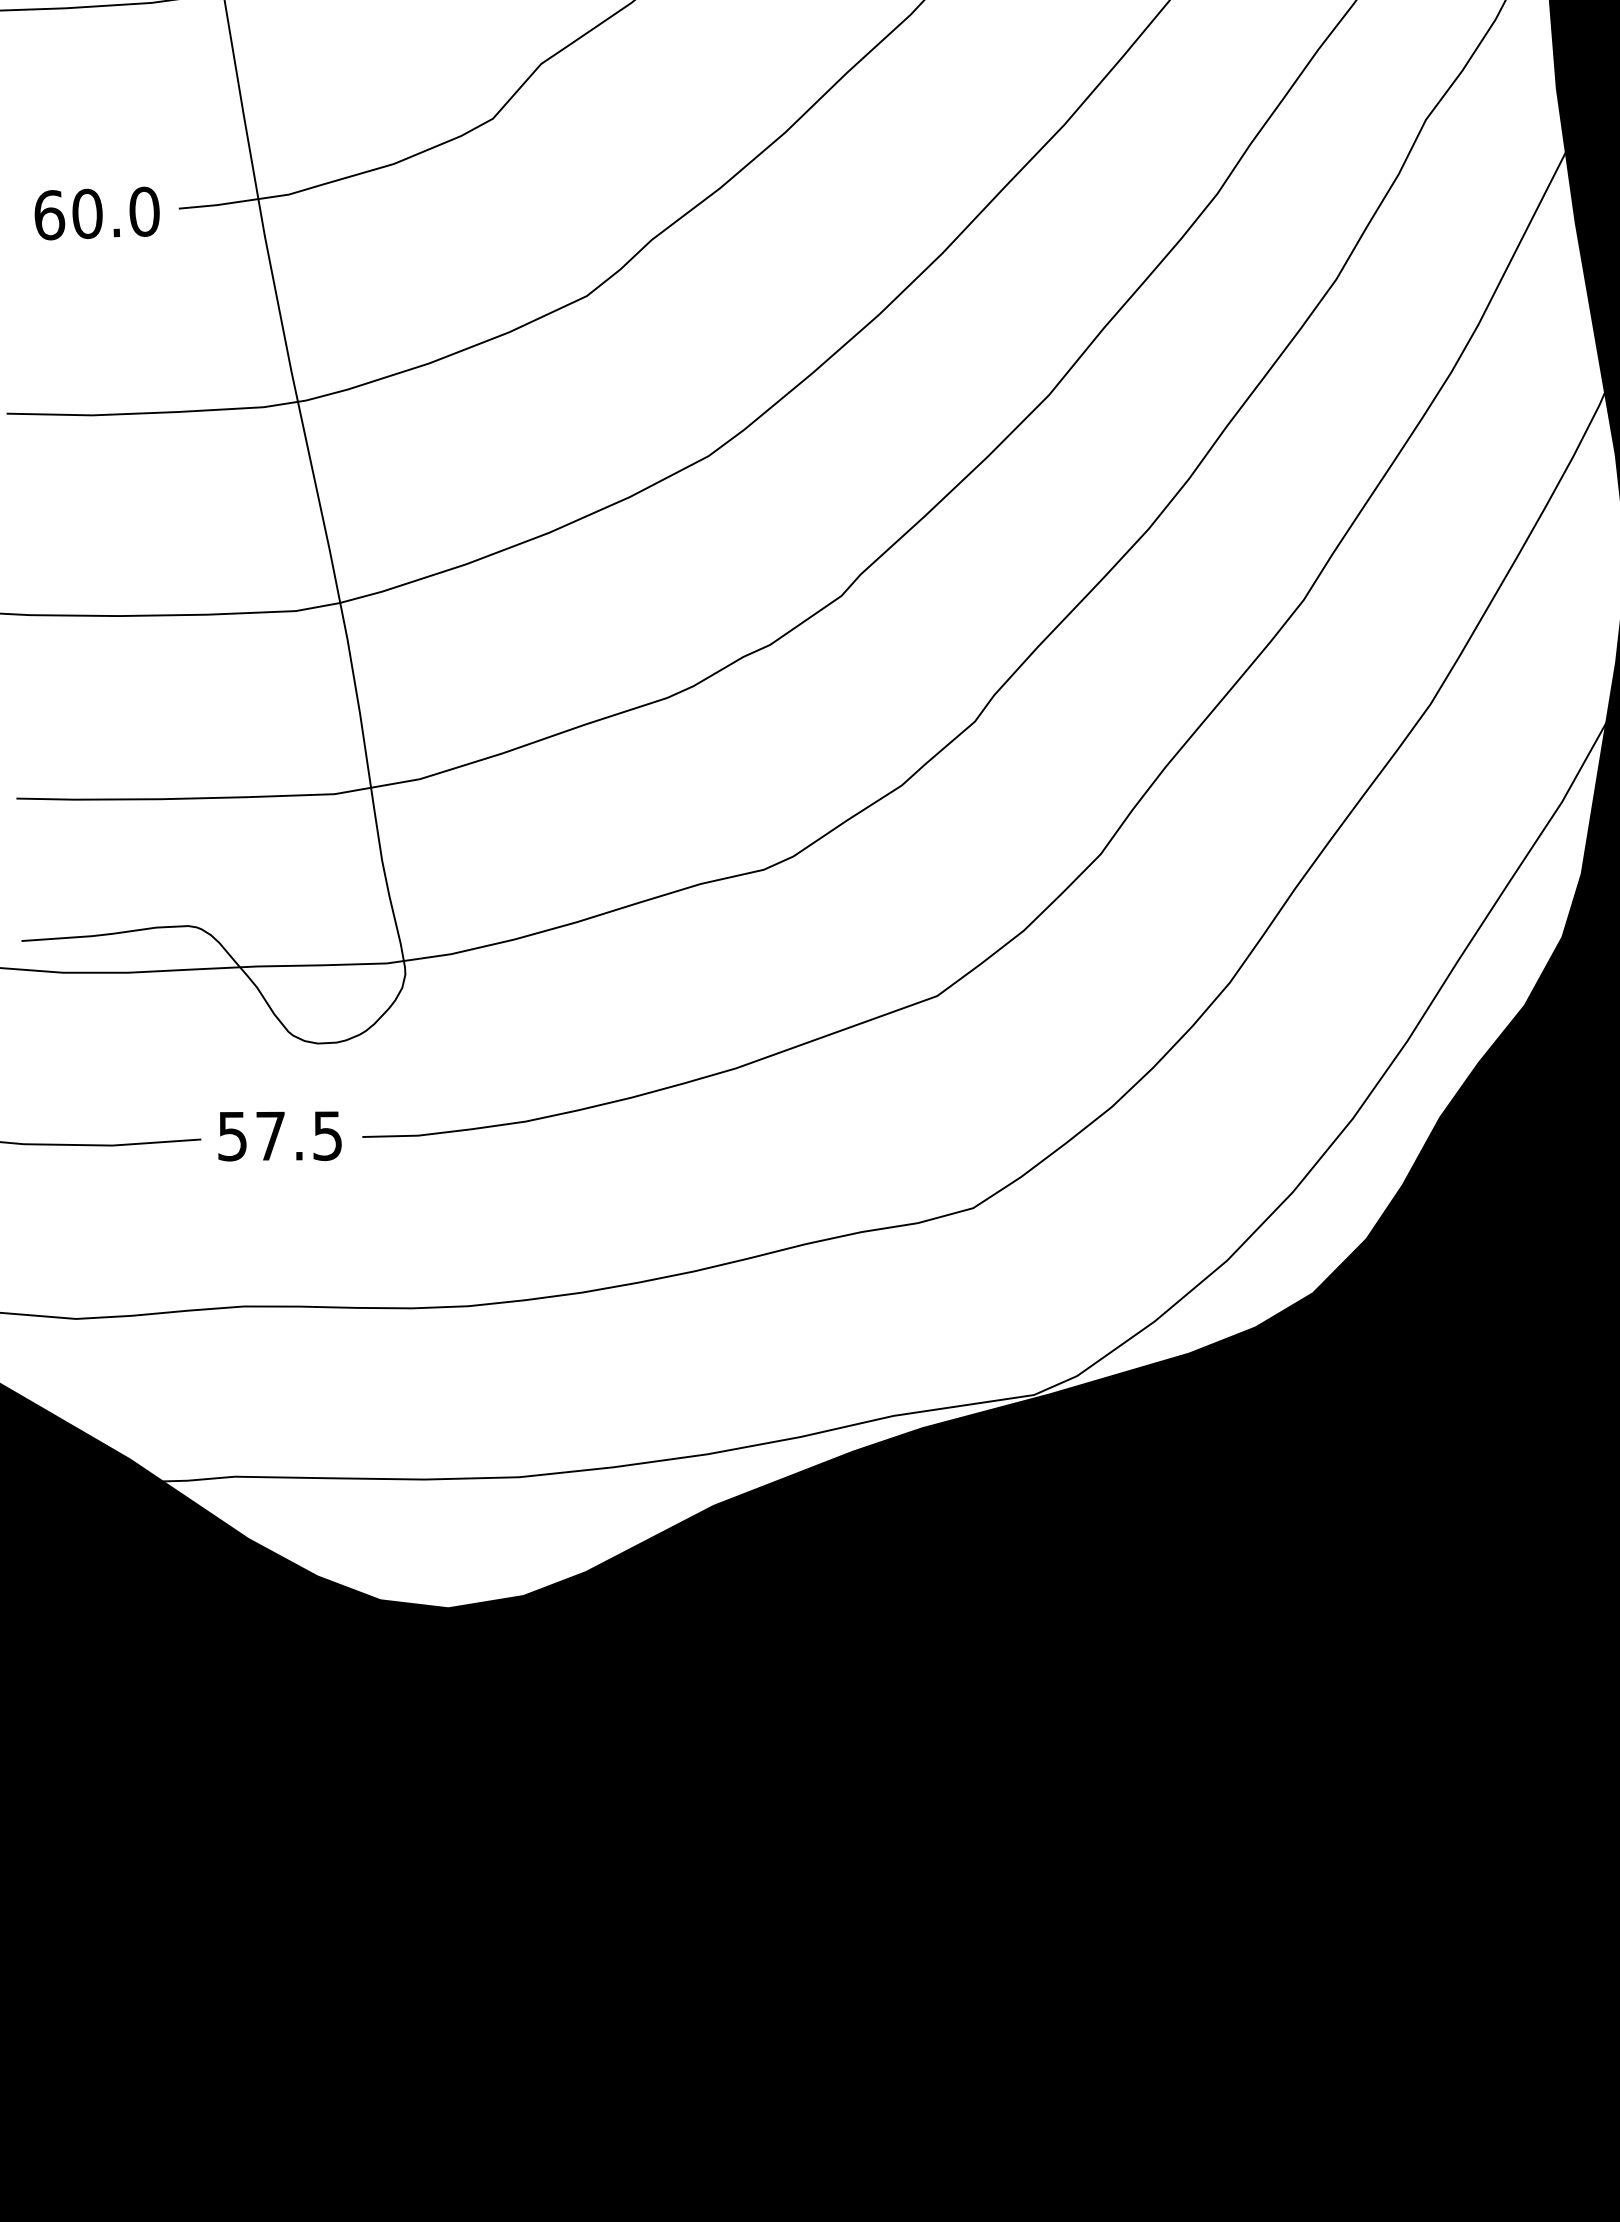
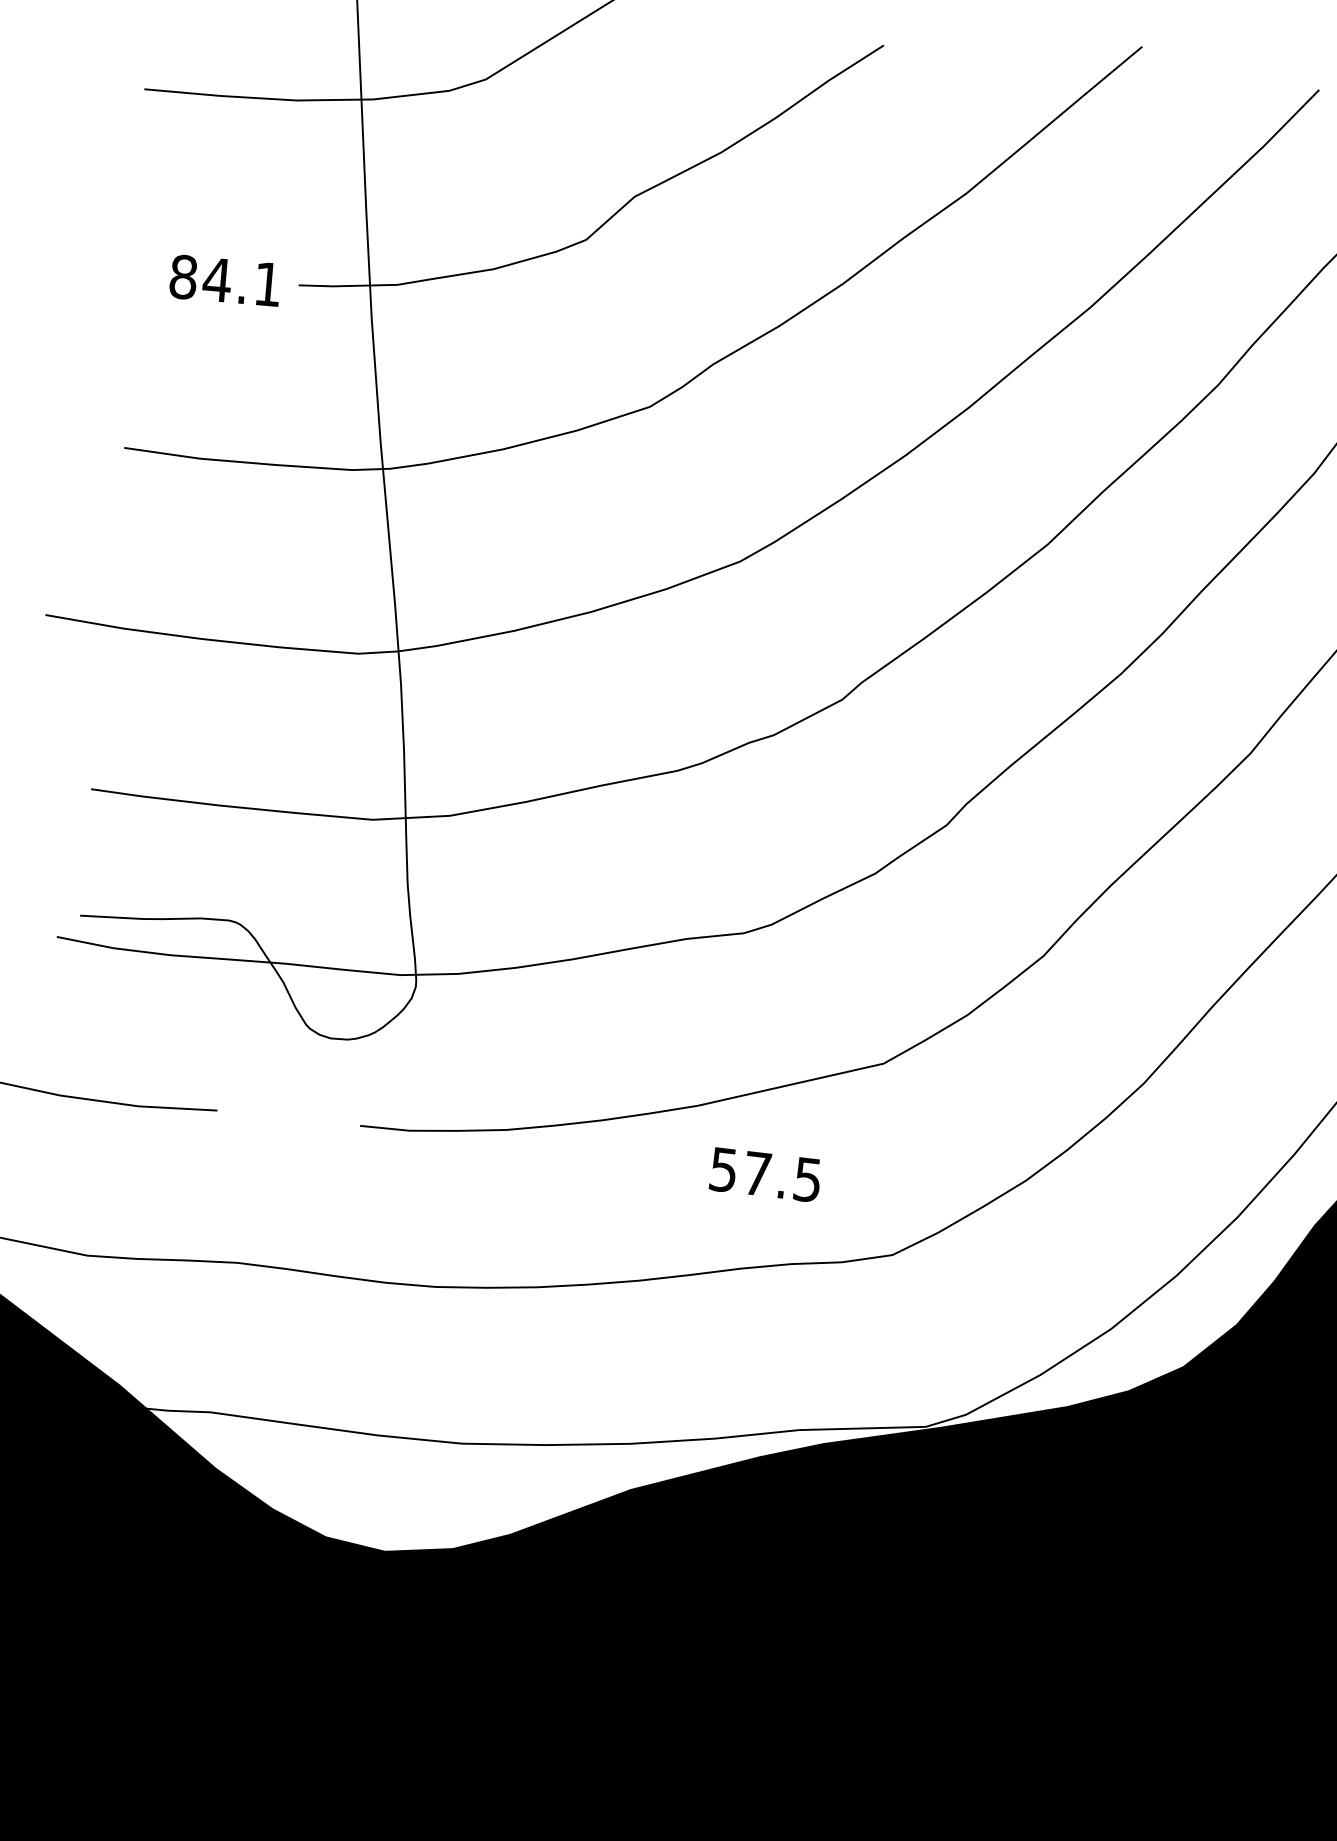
text: (96, 213) -> (225, 280), 60.0 -> 84.1
text: (279, 1136) -> (765, 1175), moved

